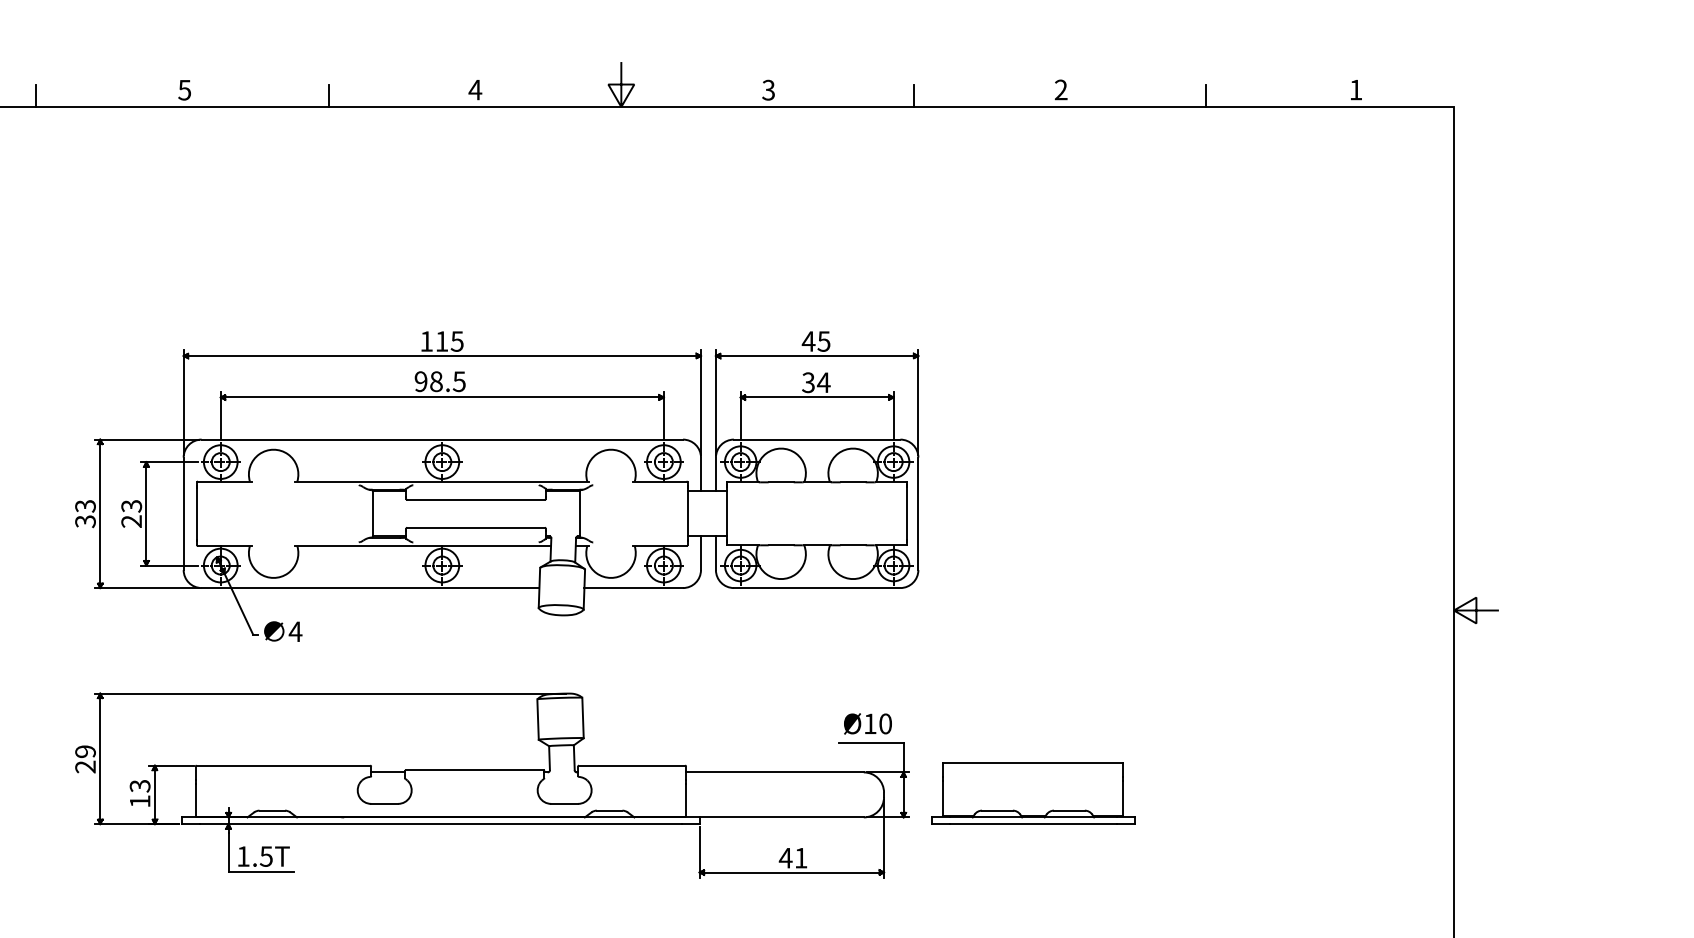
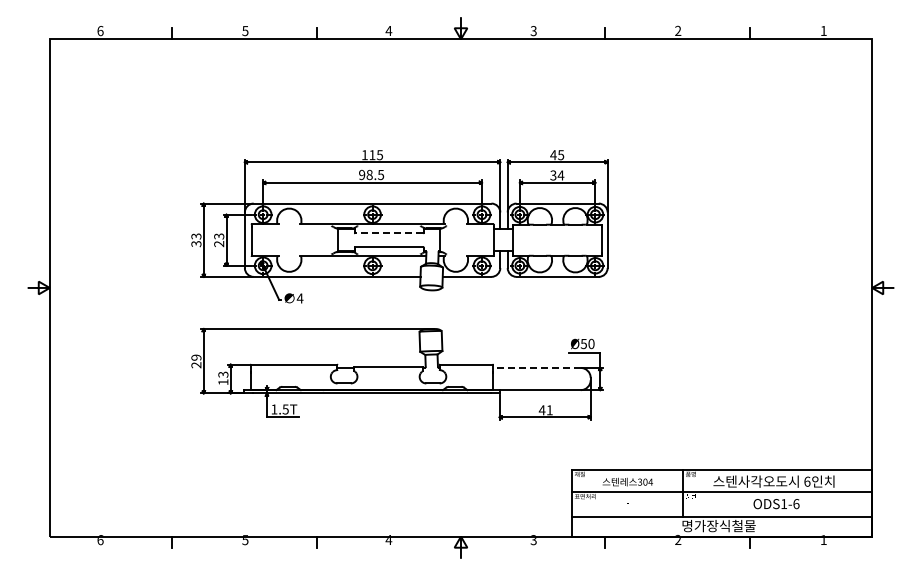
line: (476, 500) -> (389, 233), solid -> dashed
text: (869, 724) -> (583, 344), Ø10 -> Ø50
line: (774, 771) -> (536, 367), solid -> dashed
part: (1033, 791) -> (664, 377), removed

